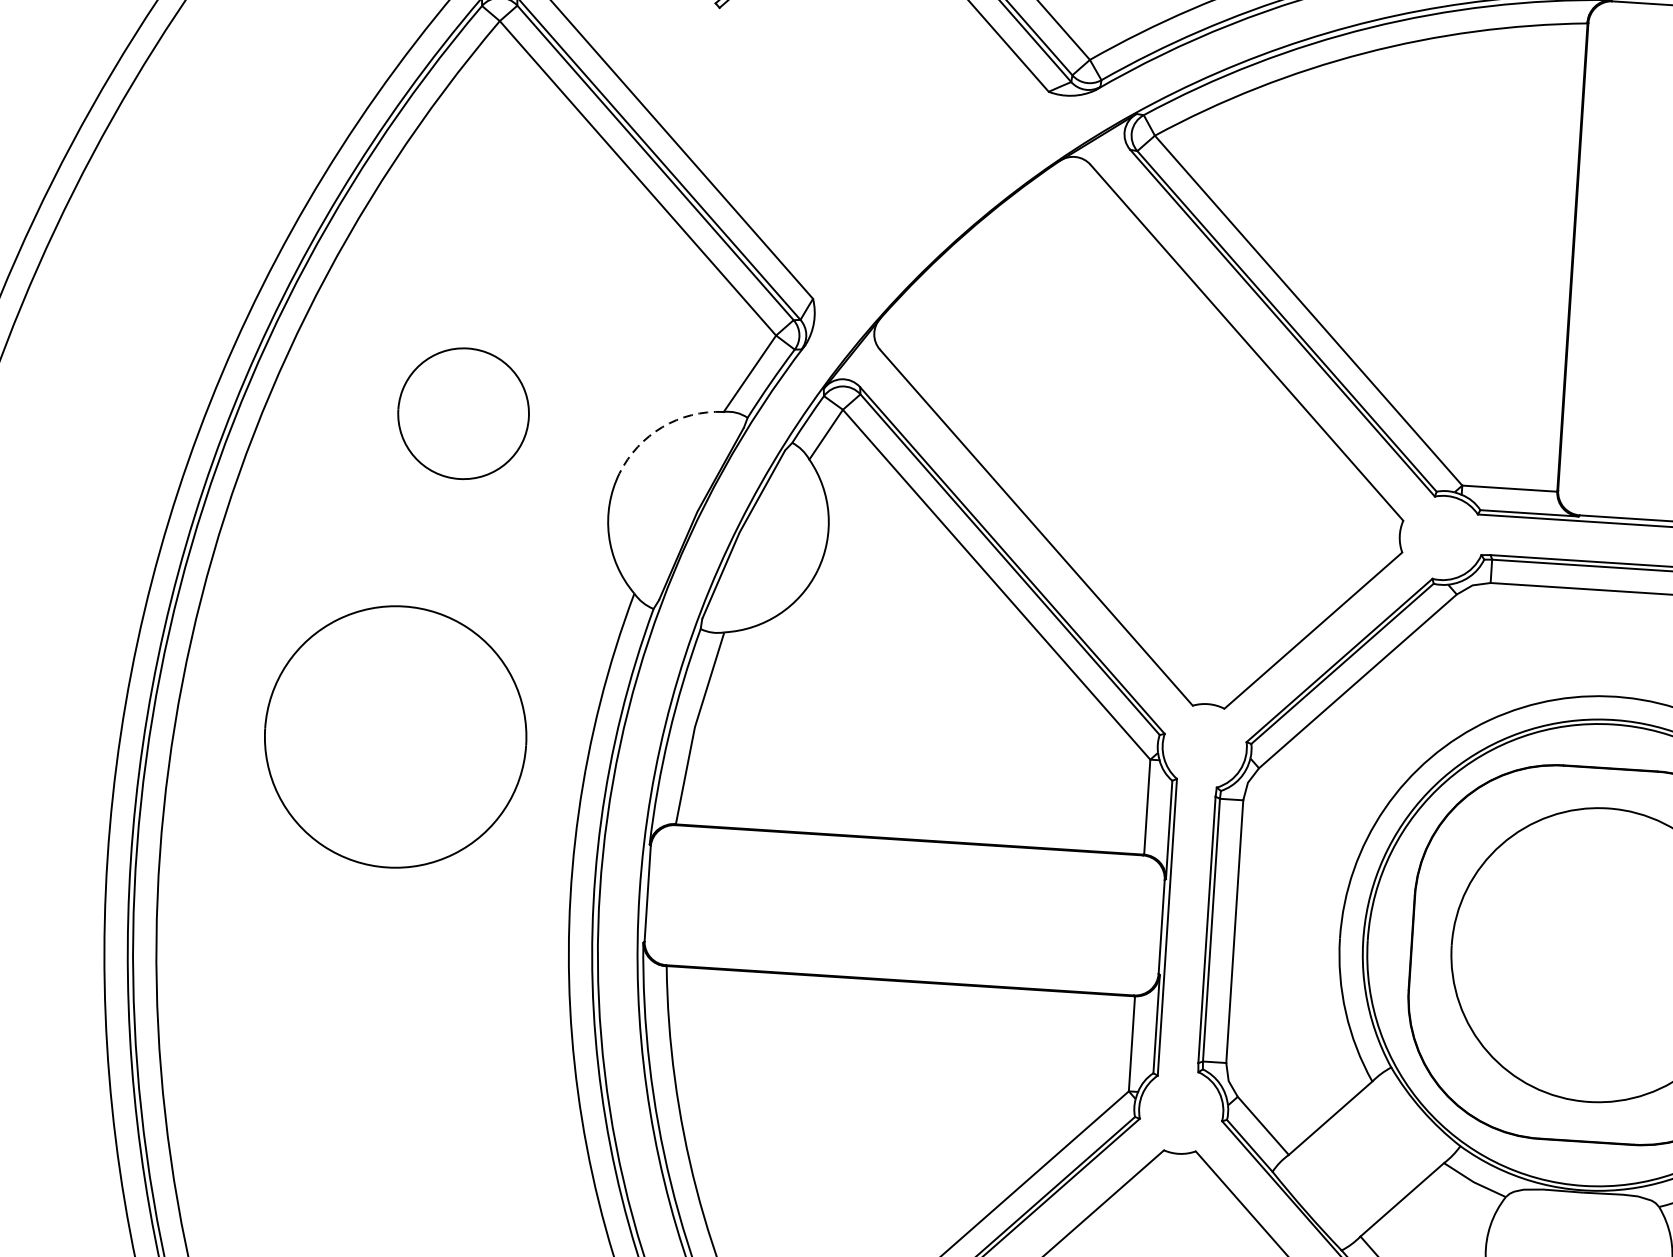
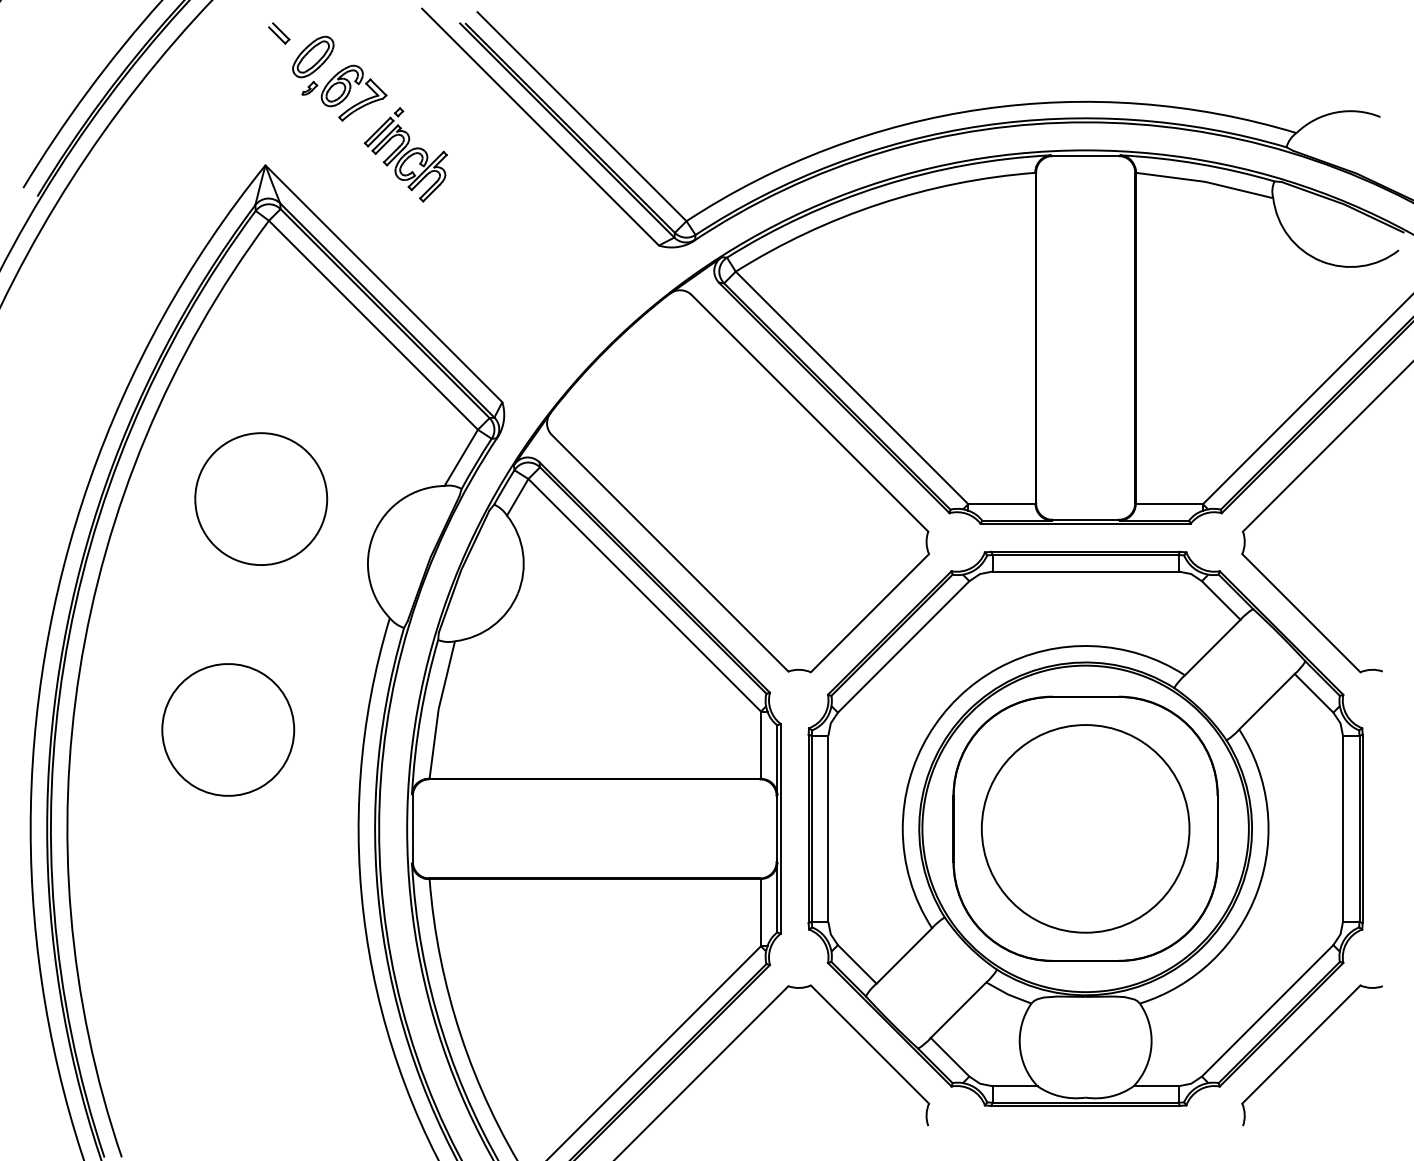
part: (463, 412) -> (261, 498), size x1.43
arc: (663, 427) -> (402, 499), dashed -> solid
part: (396, 736) -> (228, 729), size x0.71

